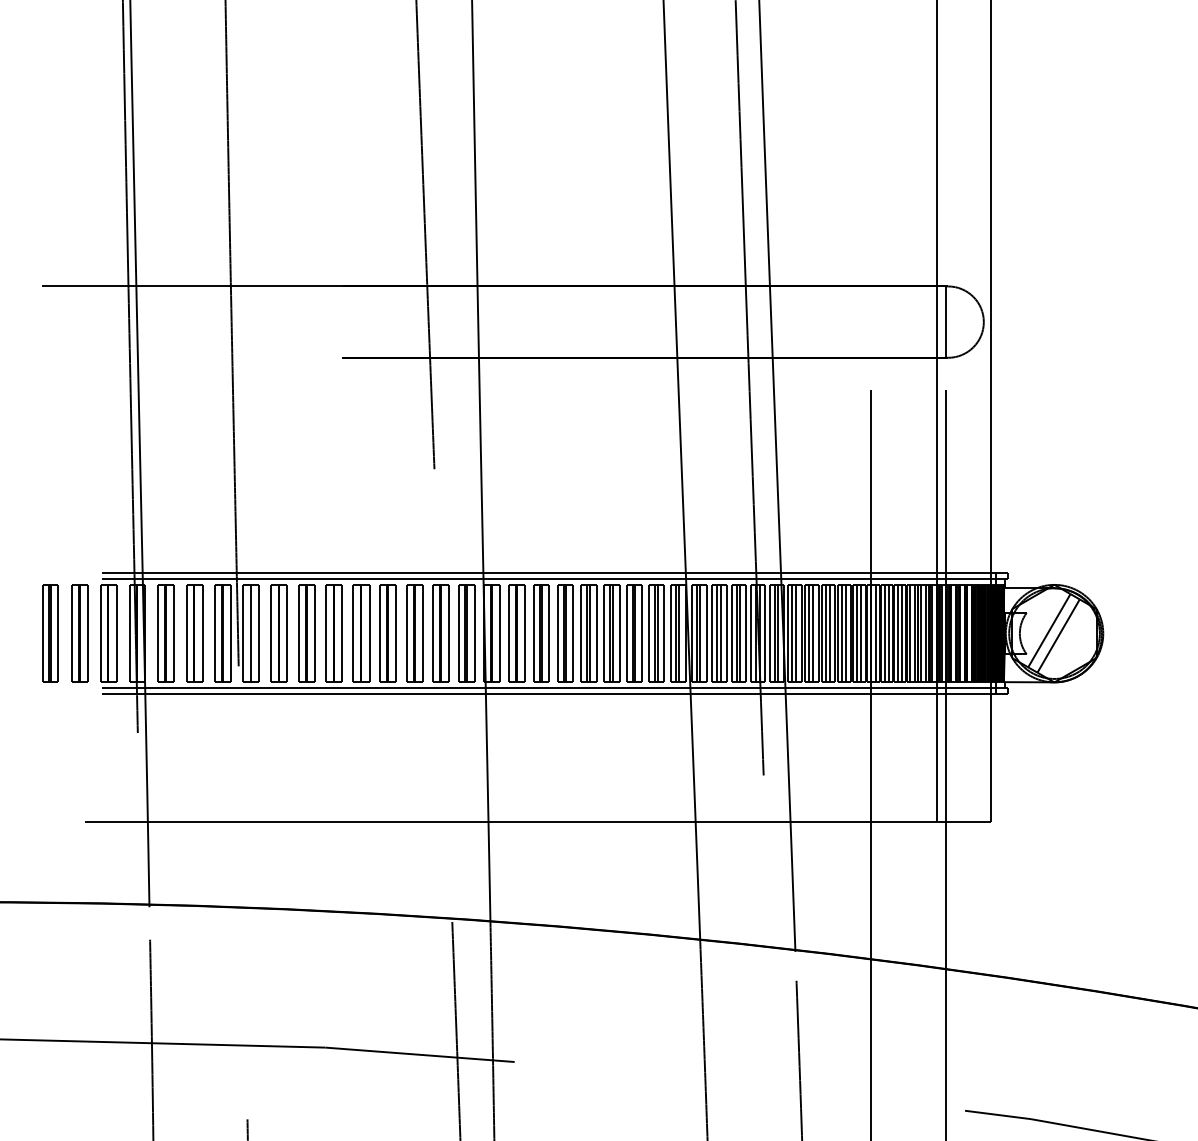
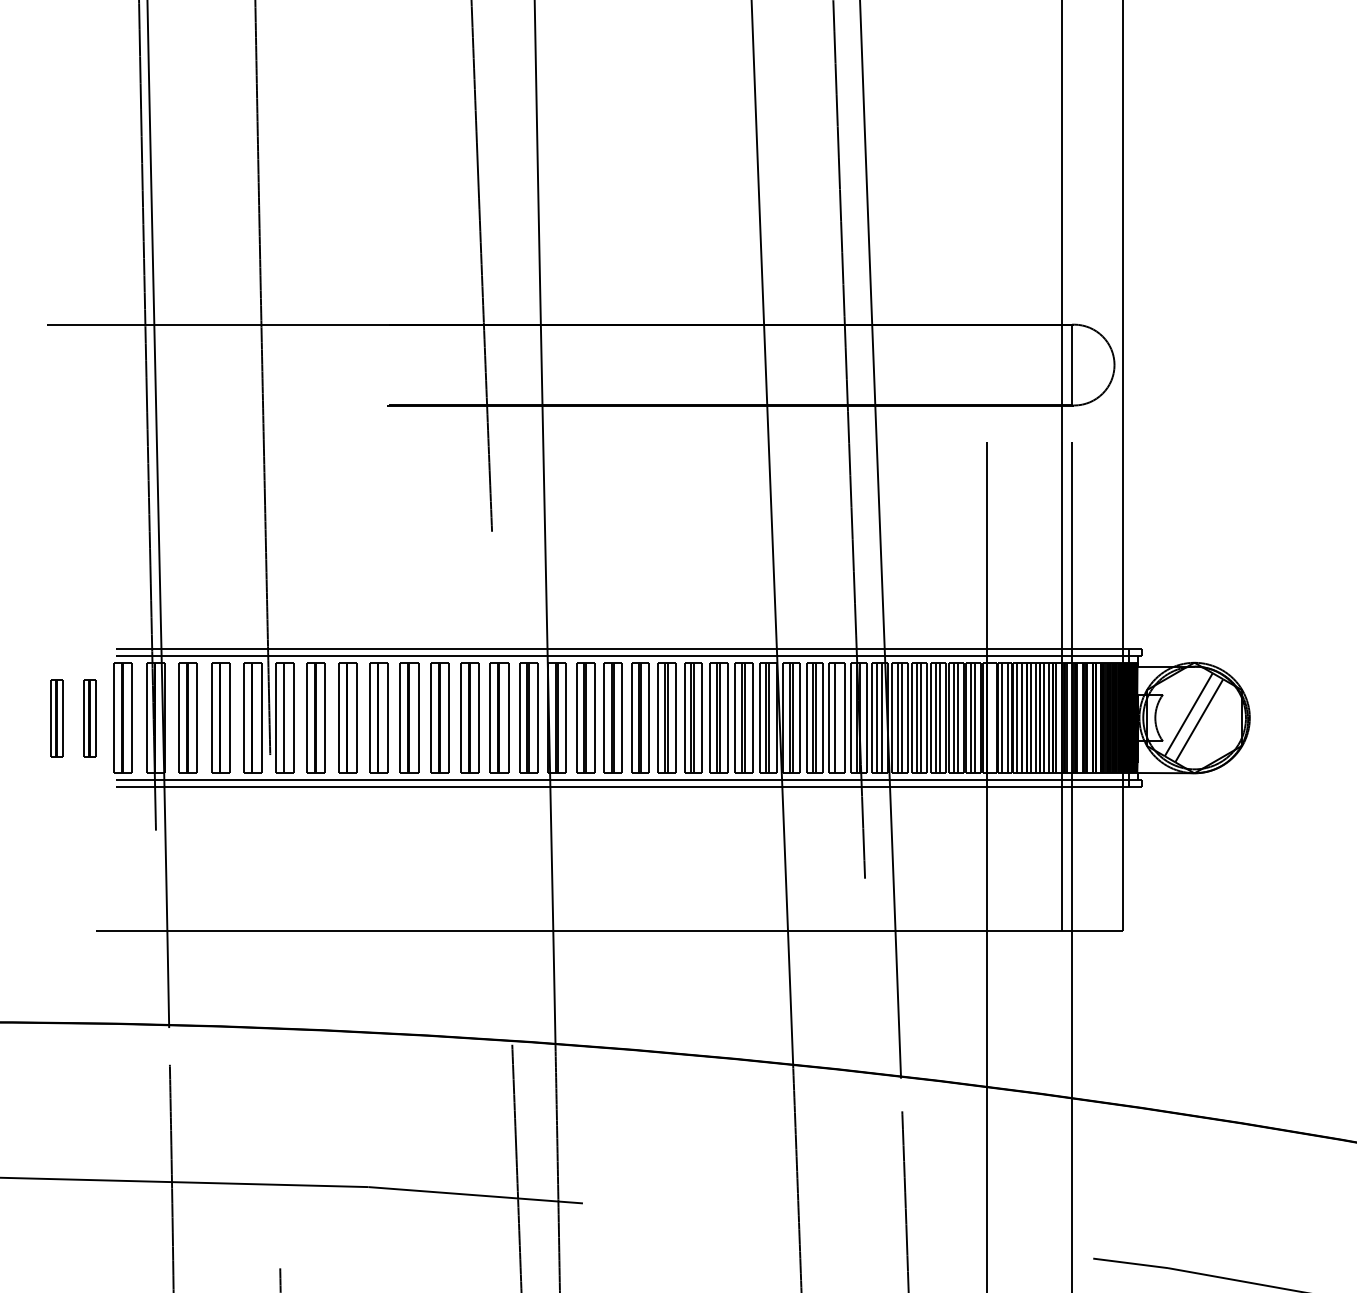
part: (50, 633) -> (57, 717), size x0.7
part: (79, 633) -> (89, 717), size x0.7
line: (740, 634) -> (838, 718), removed
line: (875, 634) -> (991, 718), removed

